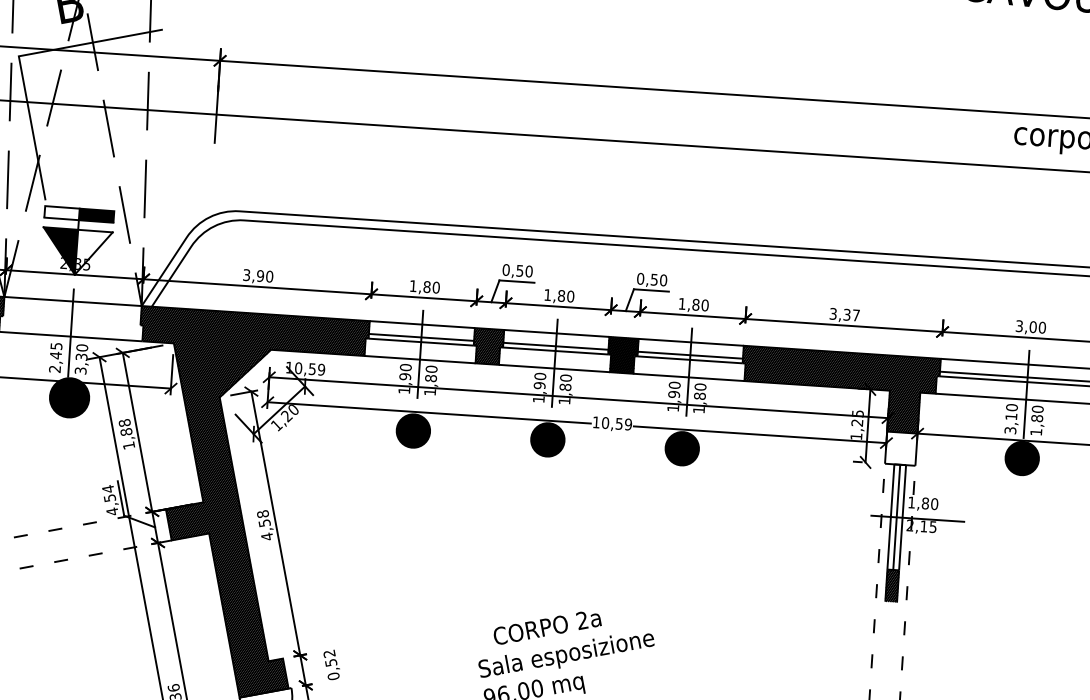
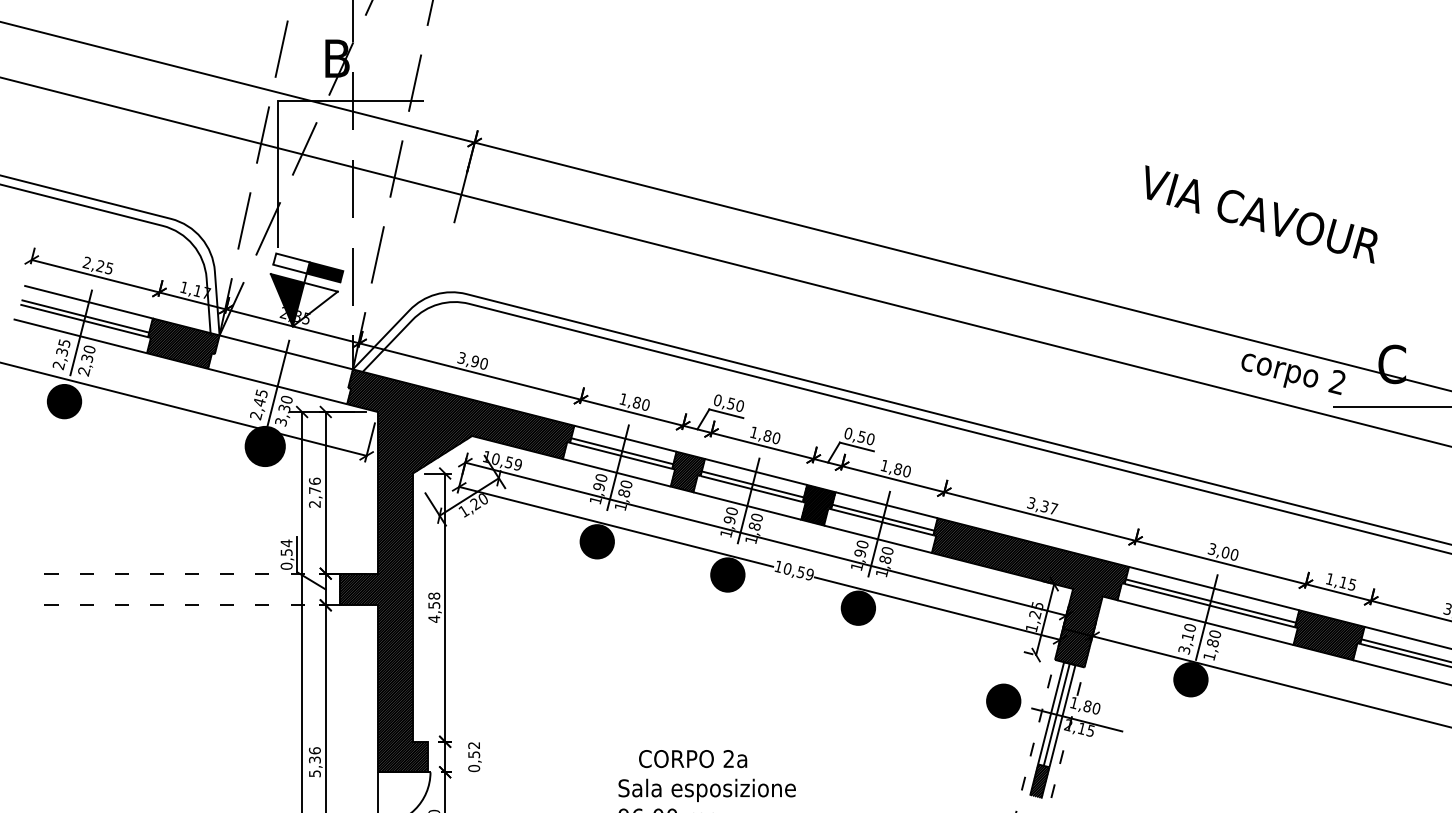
text: (126, 434) -> (314, 492), 1,88 -> 2,76
hatch: (900, 448) -> (1073, 647), added
text: (112, 511) -> (286, 566), 4,54 -> 0,54
part: (841, 513) -> (1003, 700), added

